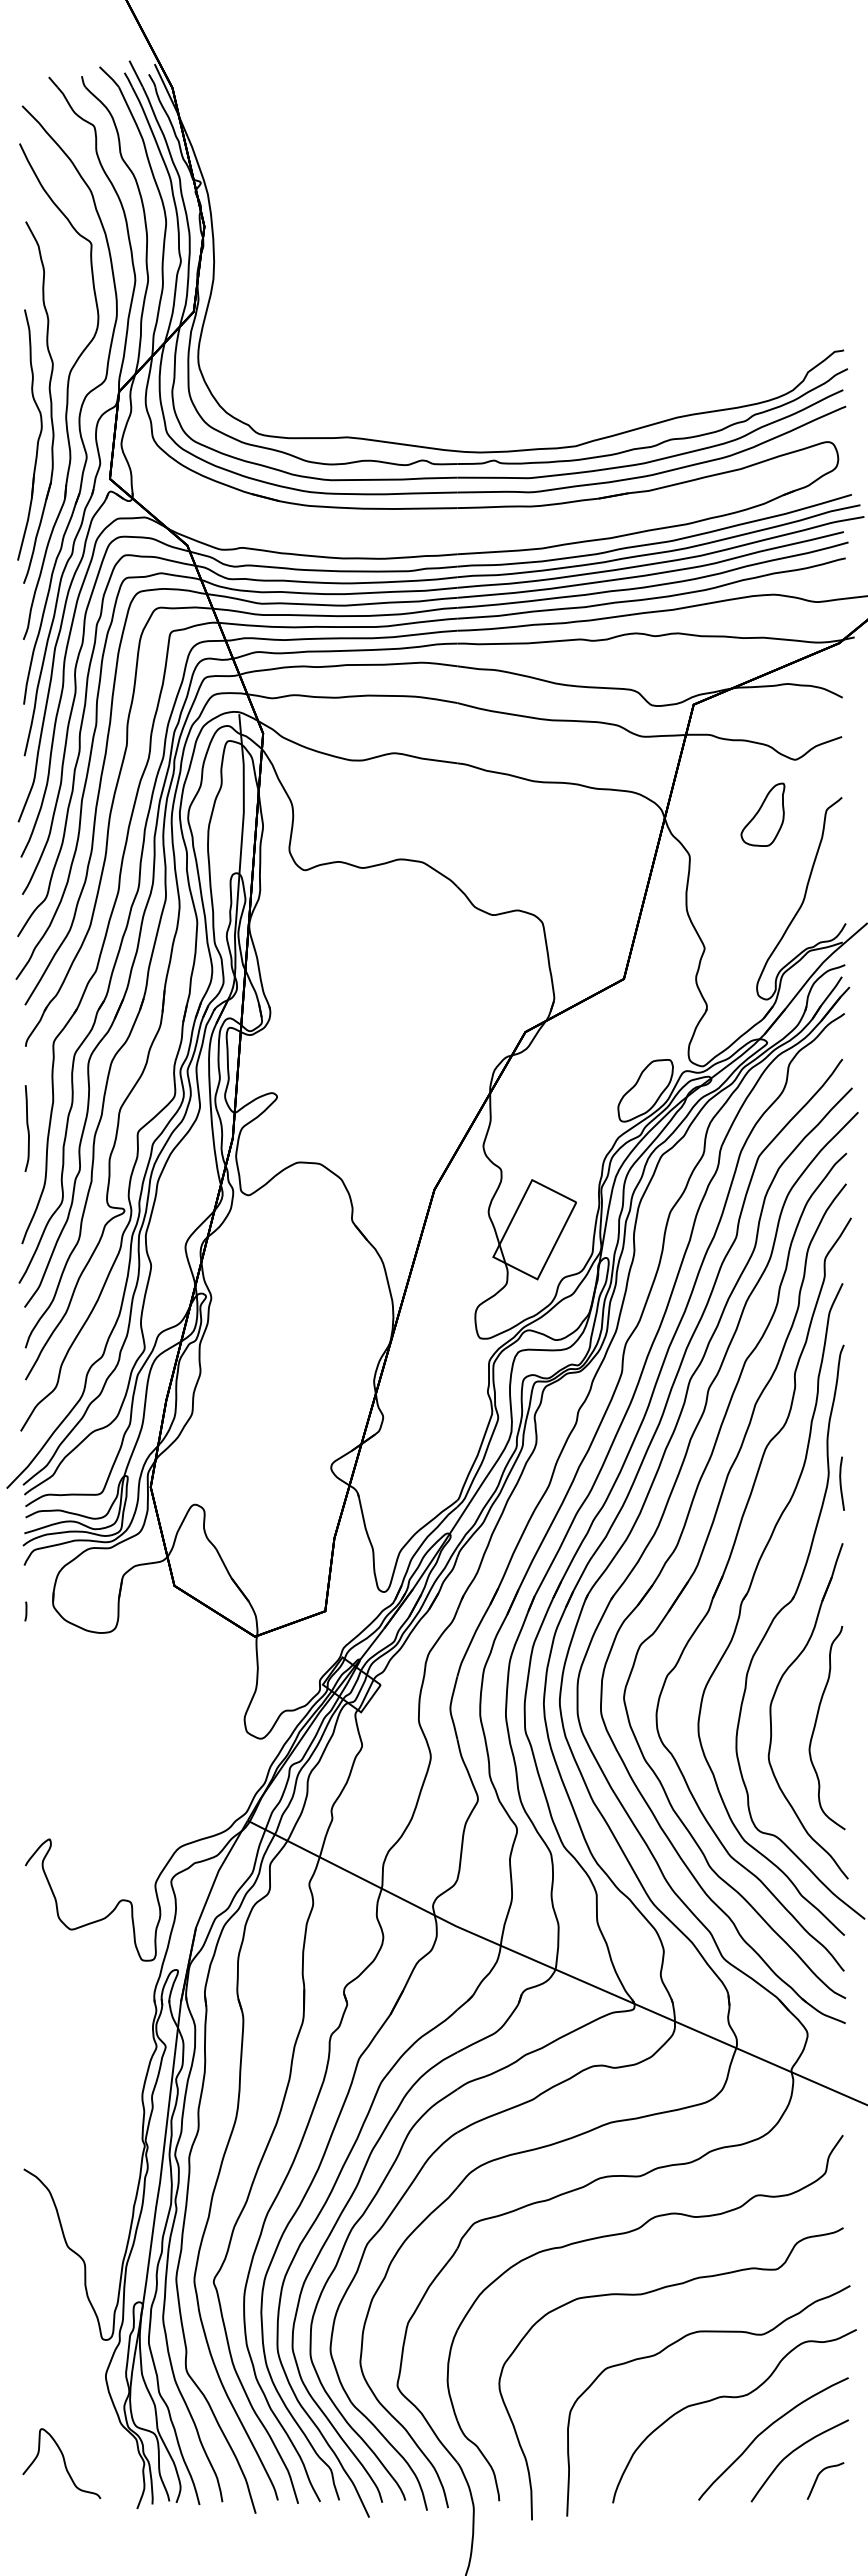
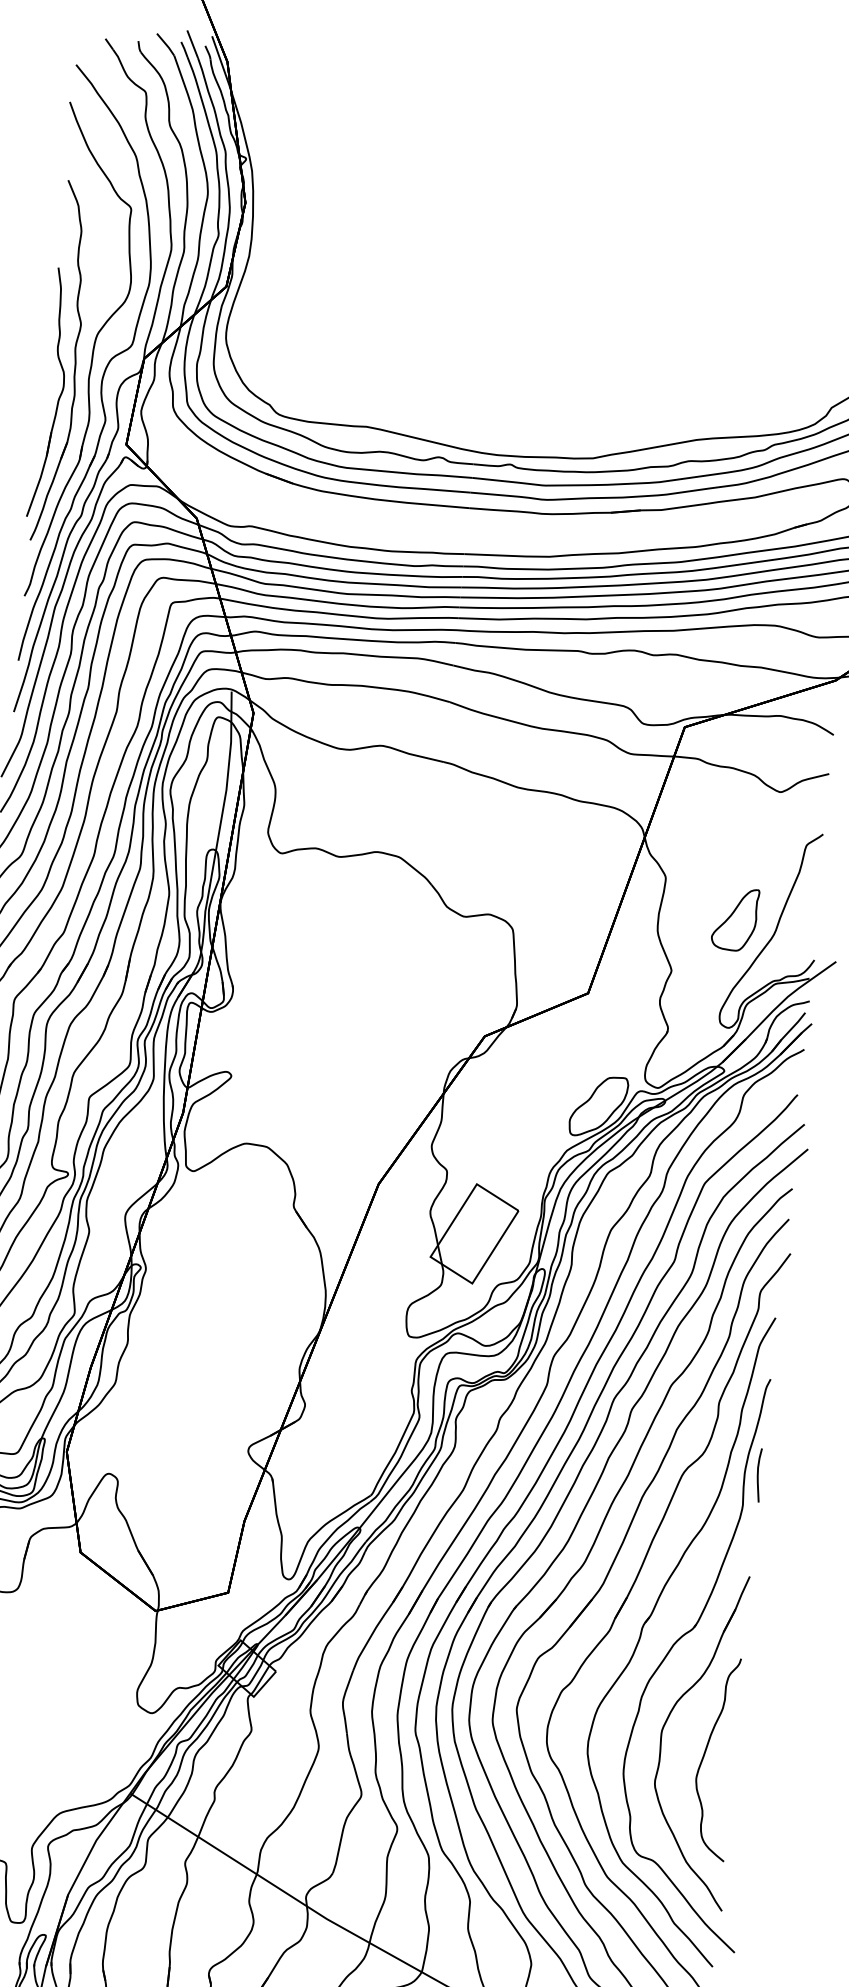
part: (762, 814) -> (734, 918), moved
curve: (841, 1483) -> (758, 1475), moved

